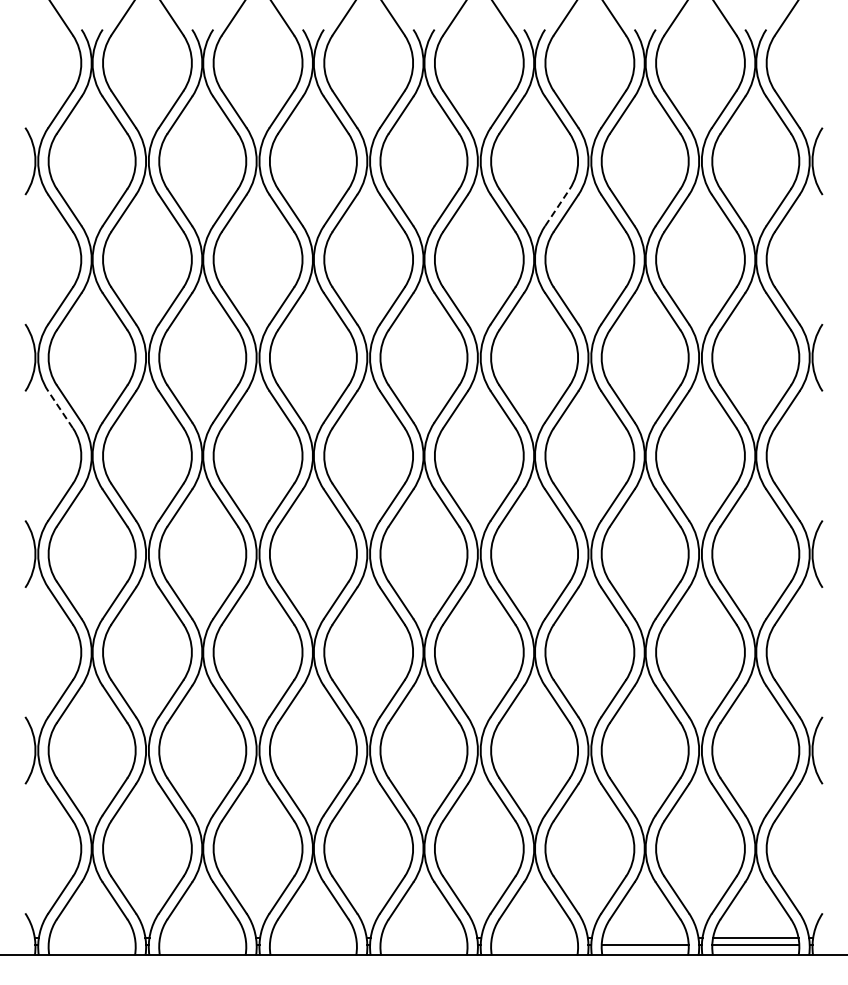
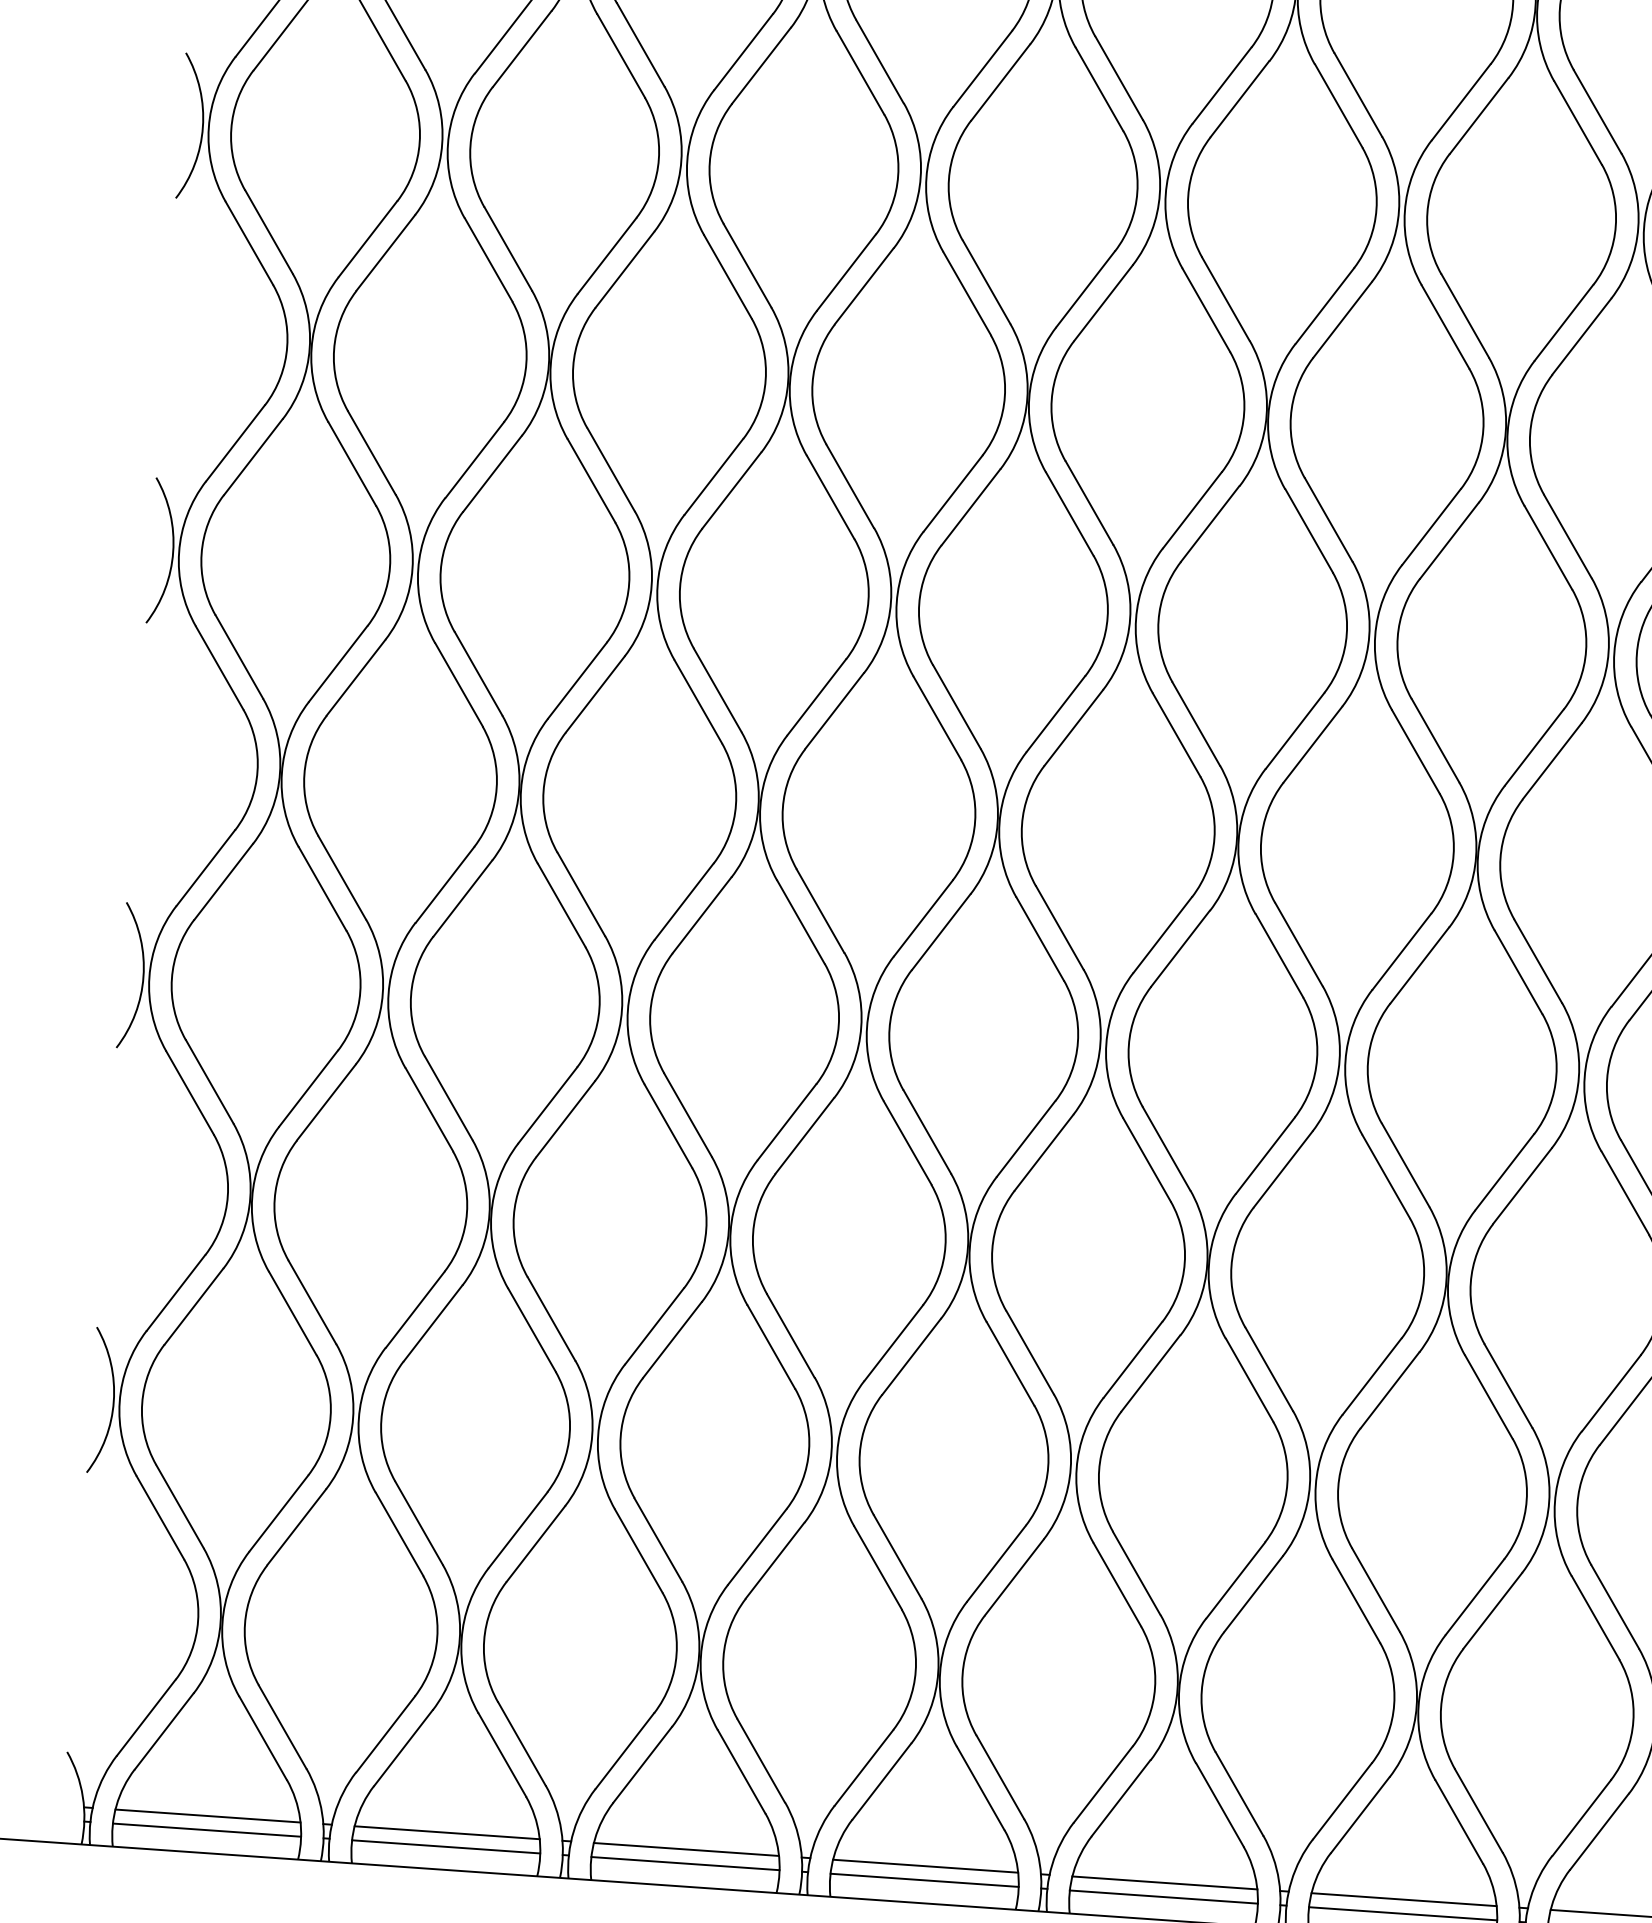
line: (557, 207) -> (1324, 305), dashed -> solid
line: (60, 409) -> (219, 667), dashed -> solid
line: (91, 938) -> (206, 1816), added
line: (202, 938) -> (446, 1833), added
line: (313, 938) -> (686, 1849), added
line: (423, 938) -> (924, 1866), added
line: (534, 938) -> (1164, 1883), added
line: (644, 938) -> (1402, 1899), added
line: (91, 944) -> (205, 1829), added
line: (202, 944) -> (445, 1846), added
line: (312, 944) -> (683, 1862), added
line: (423, 944) -> (923, 1879), added
line: (534, 944) -> (1163, 1896), added

